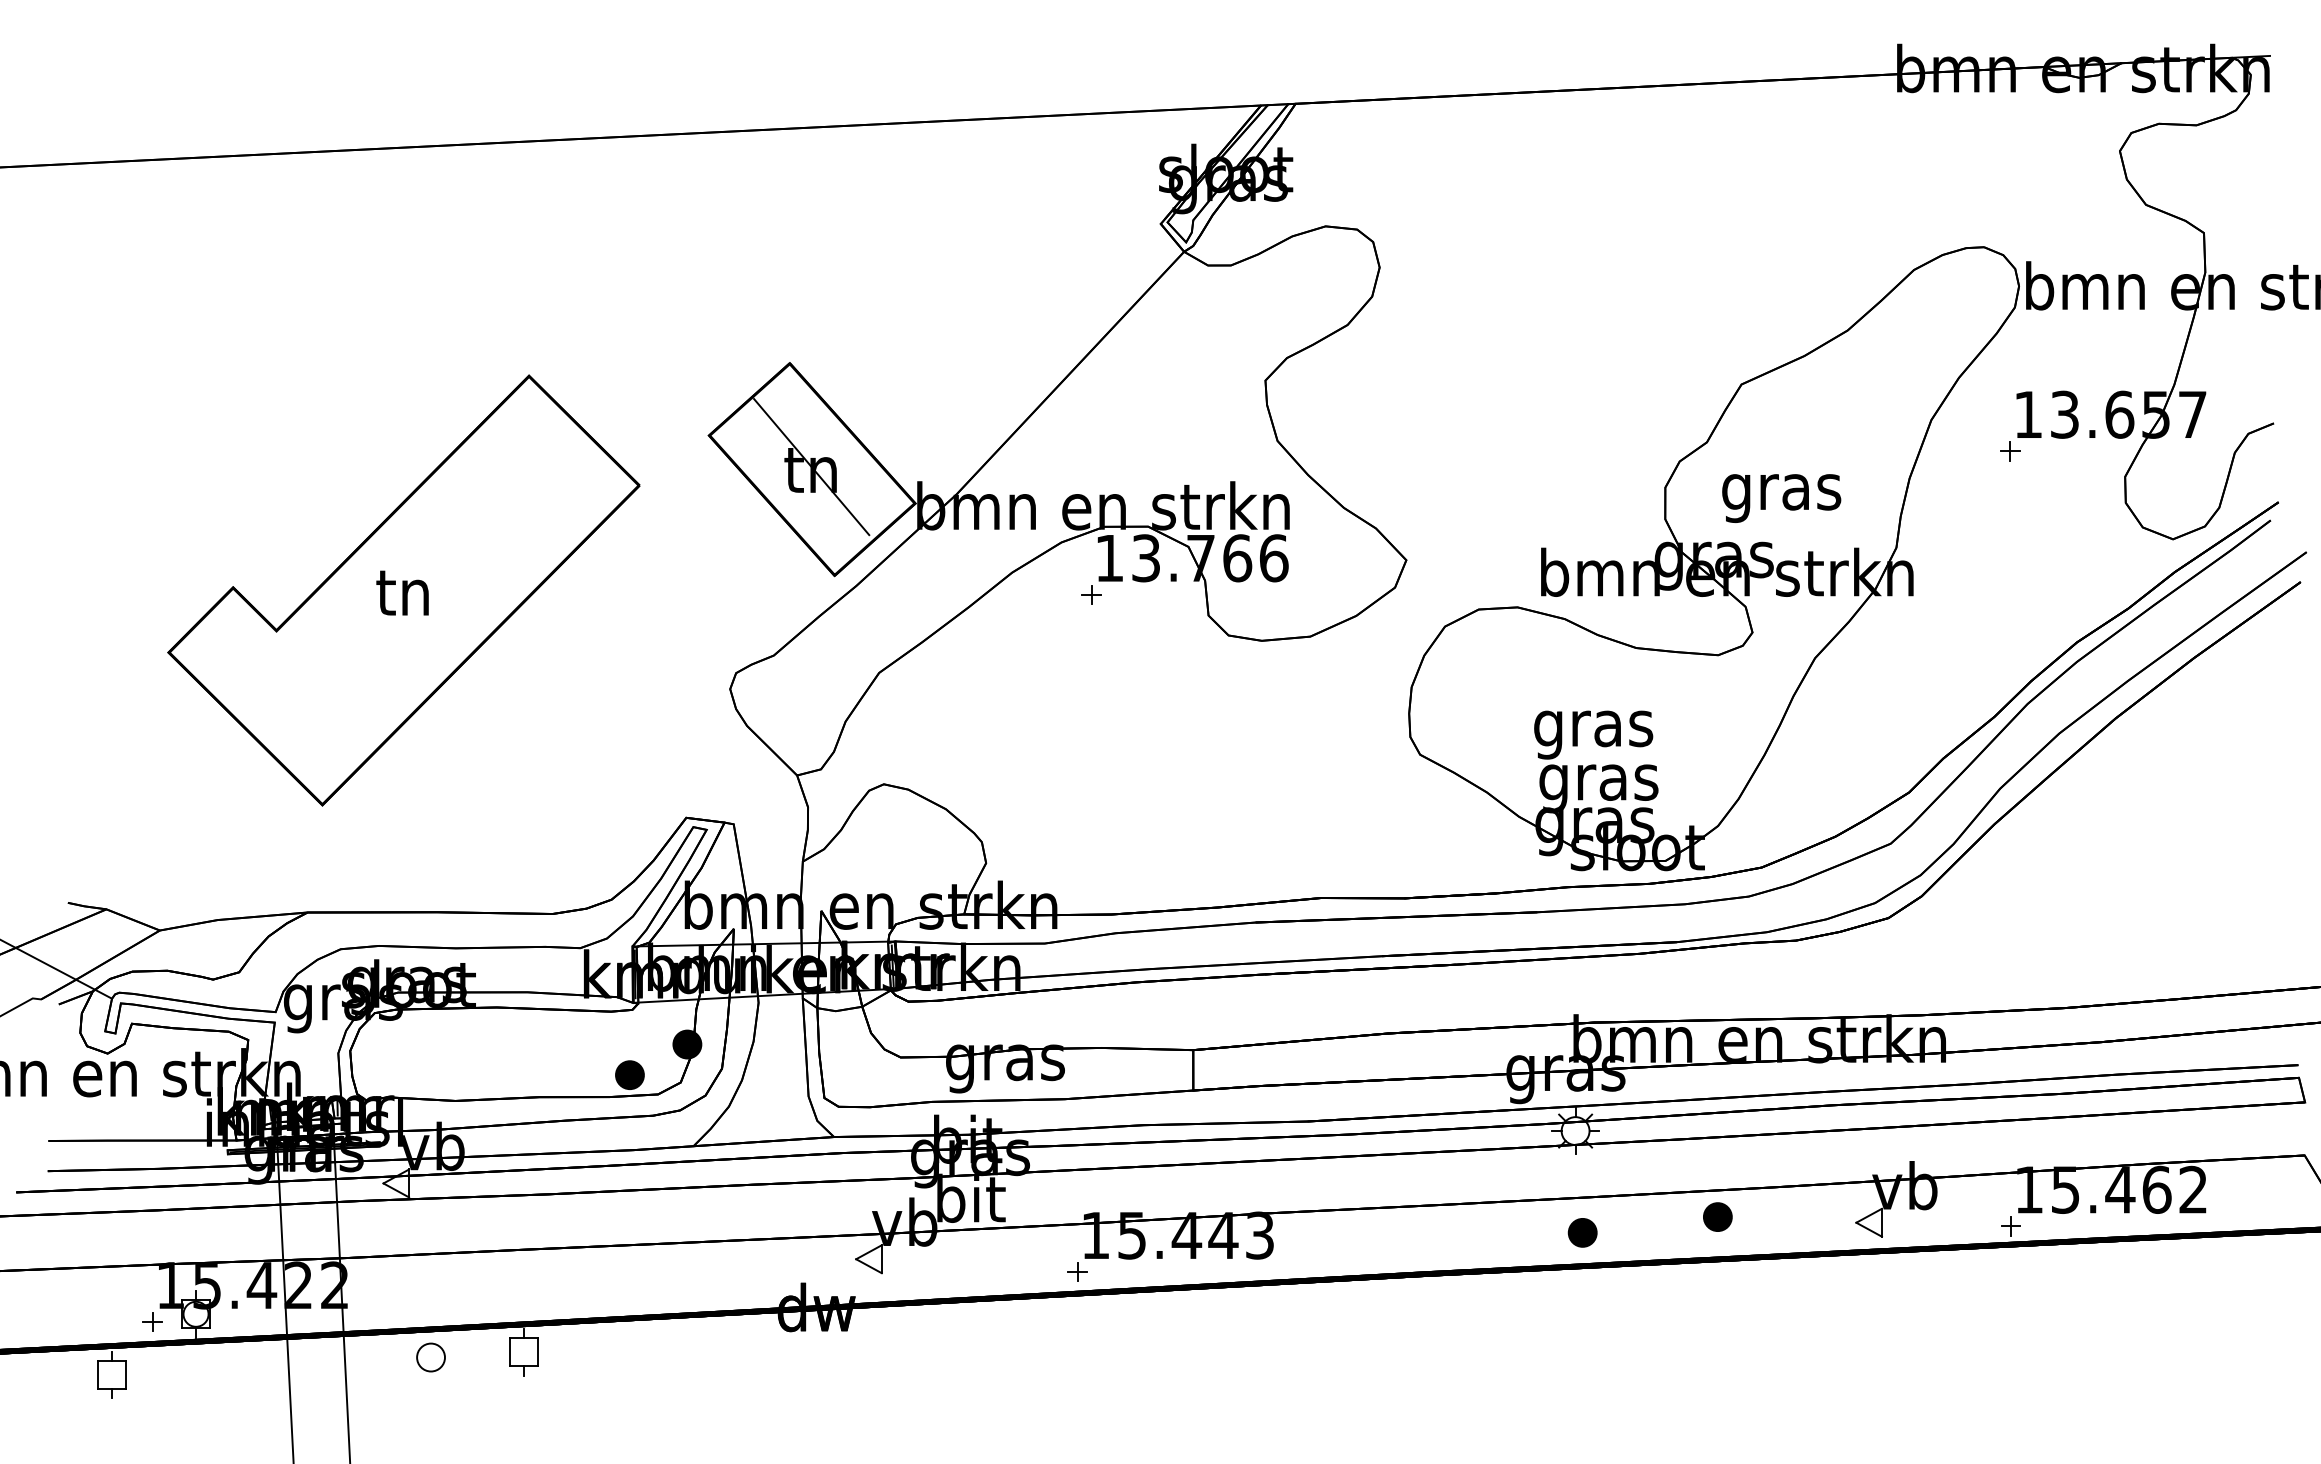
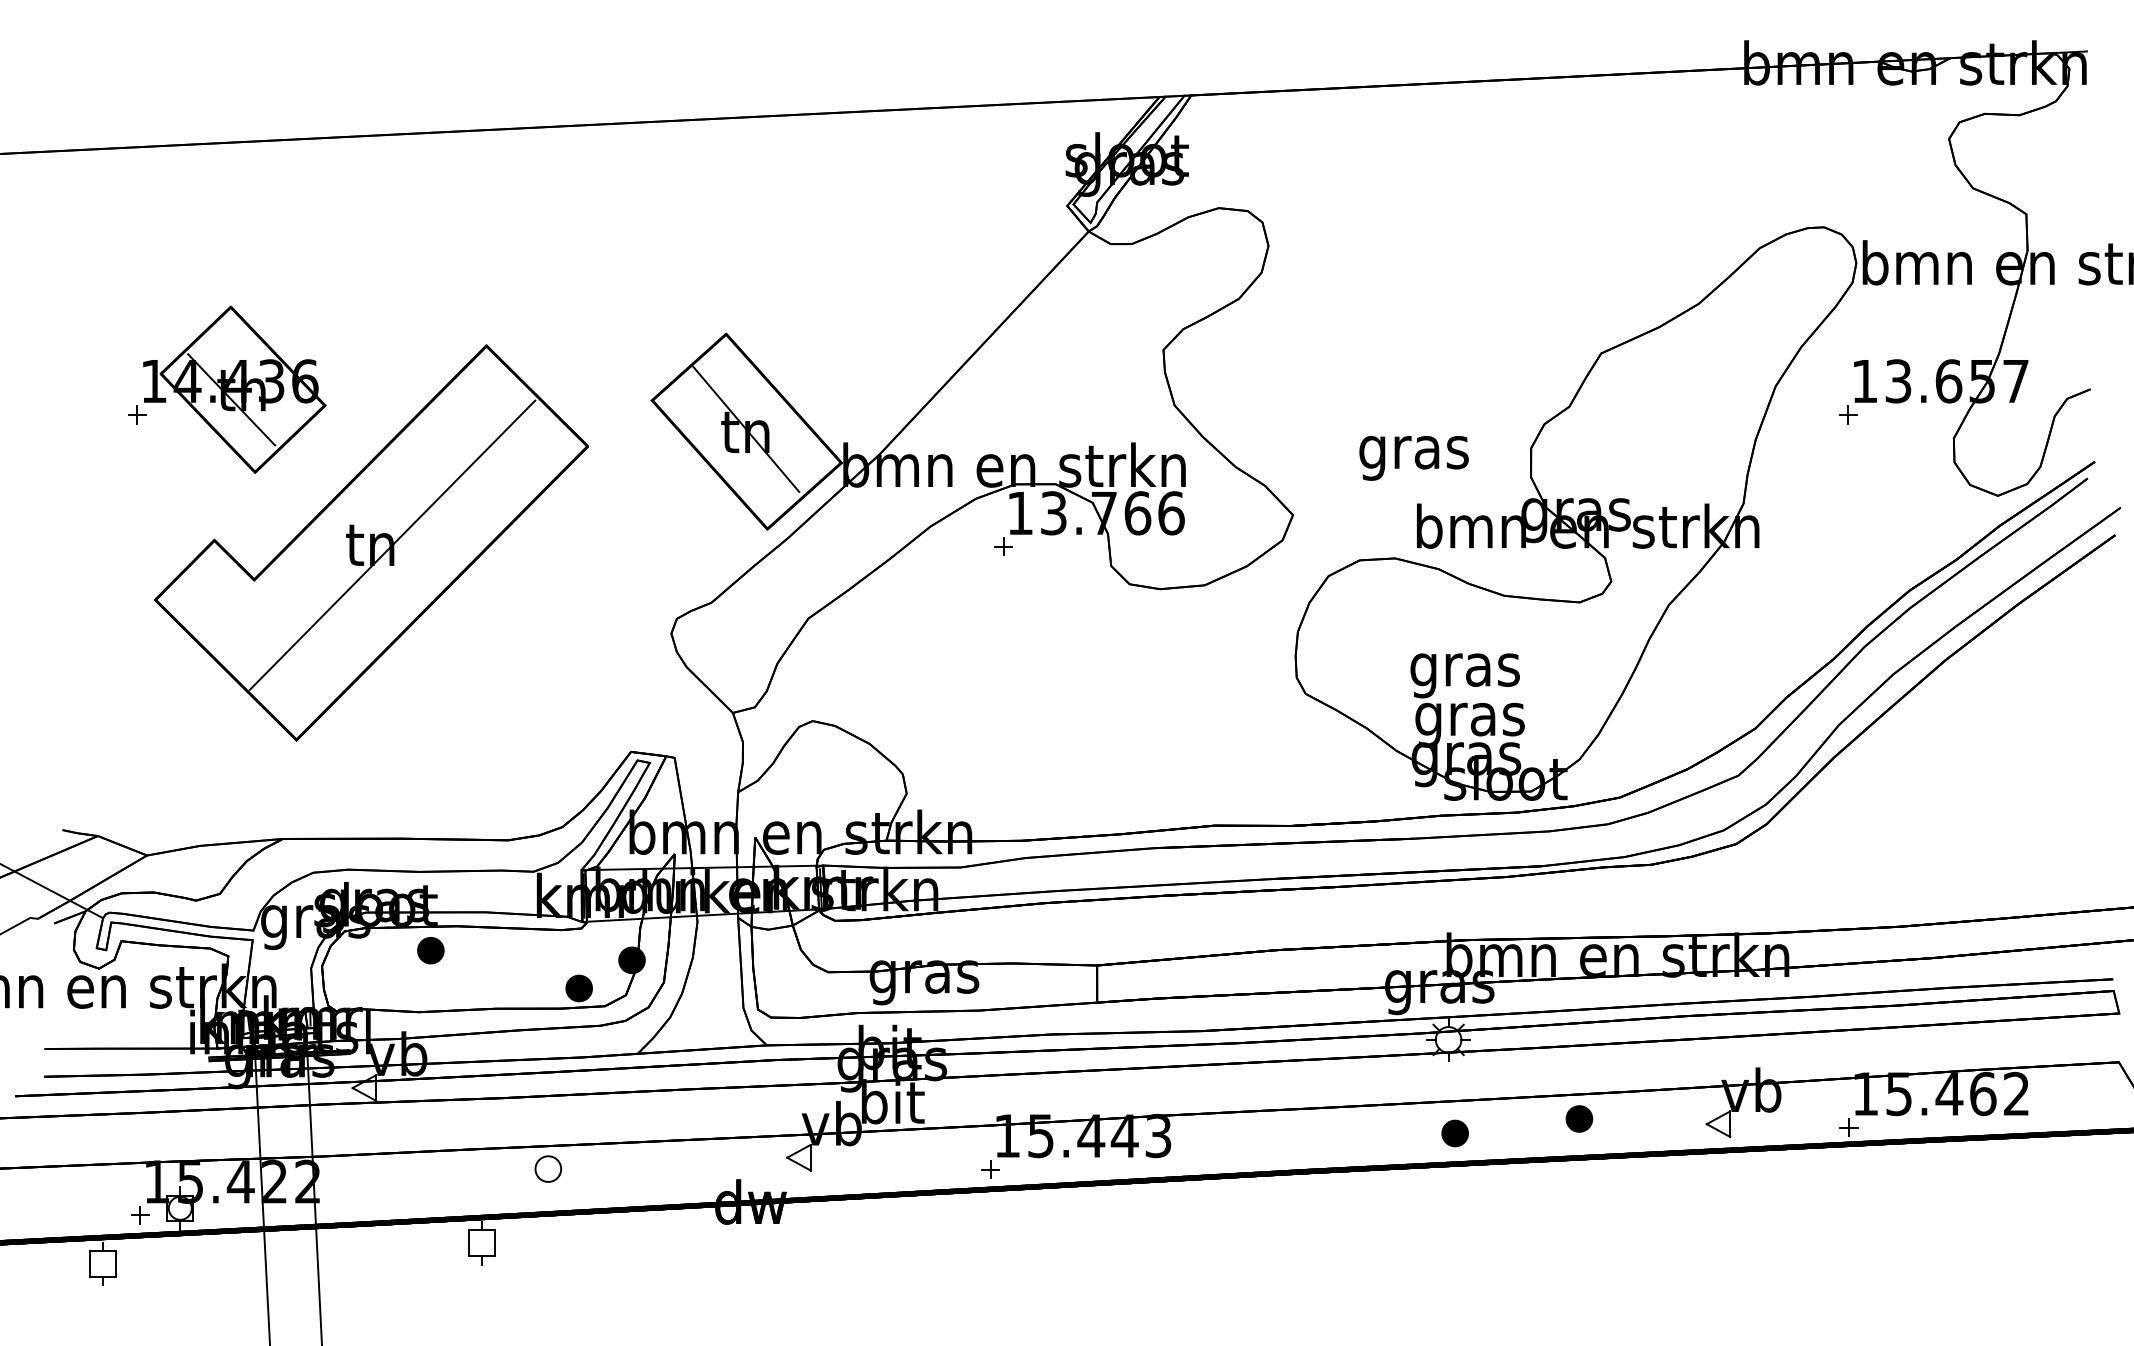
part: (247, 423) -> (227, 389), added
text: (1781, 498) -> (1413, 458), moved
line: (426, 592) -> (392, 544), added
part: (468, 1033) -> (430, 950), added
part: (431, 1356) -> (548, 1168), moved

